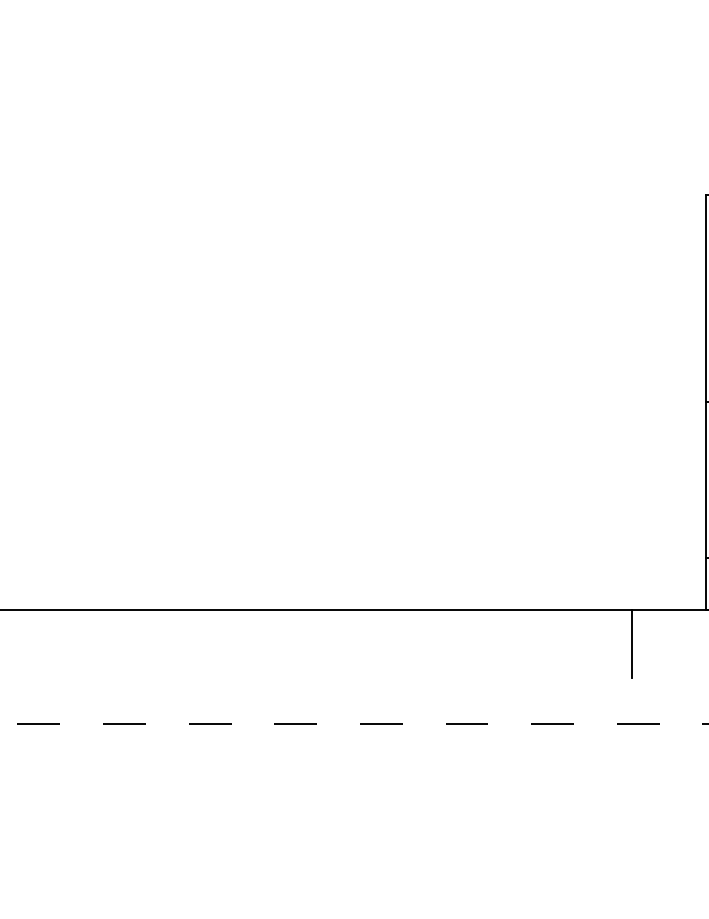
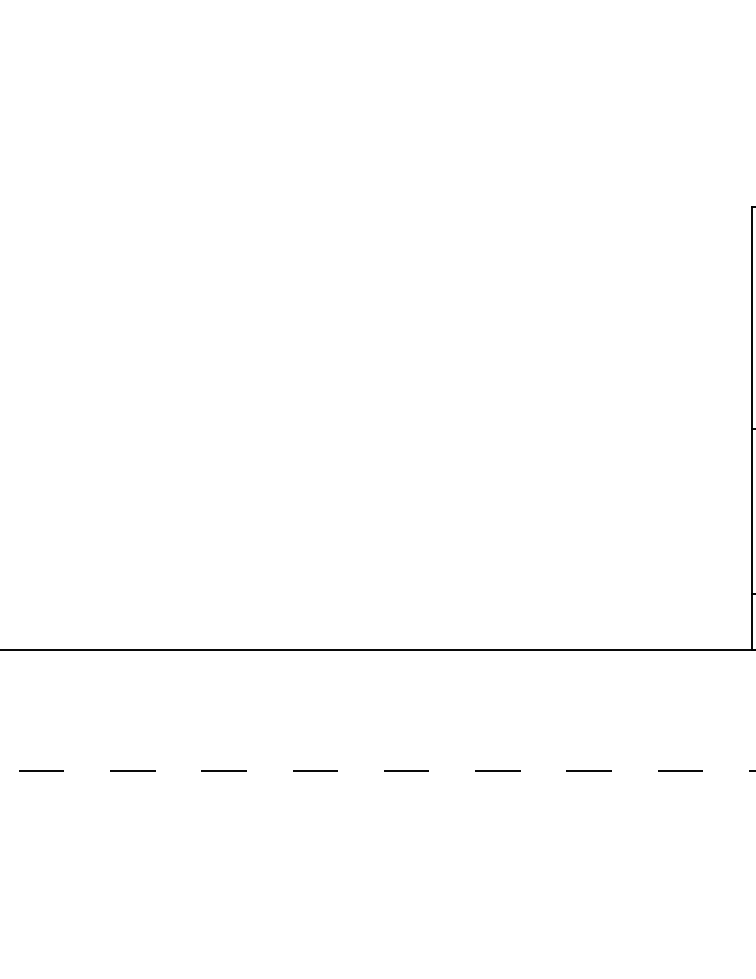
line: (632, 643) -> (674, 685), removed

